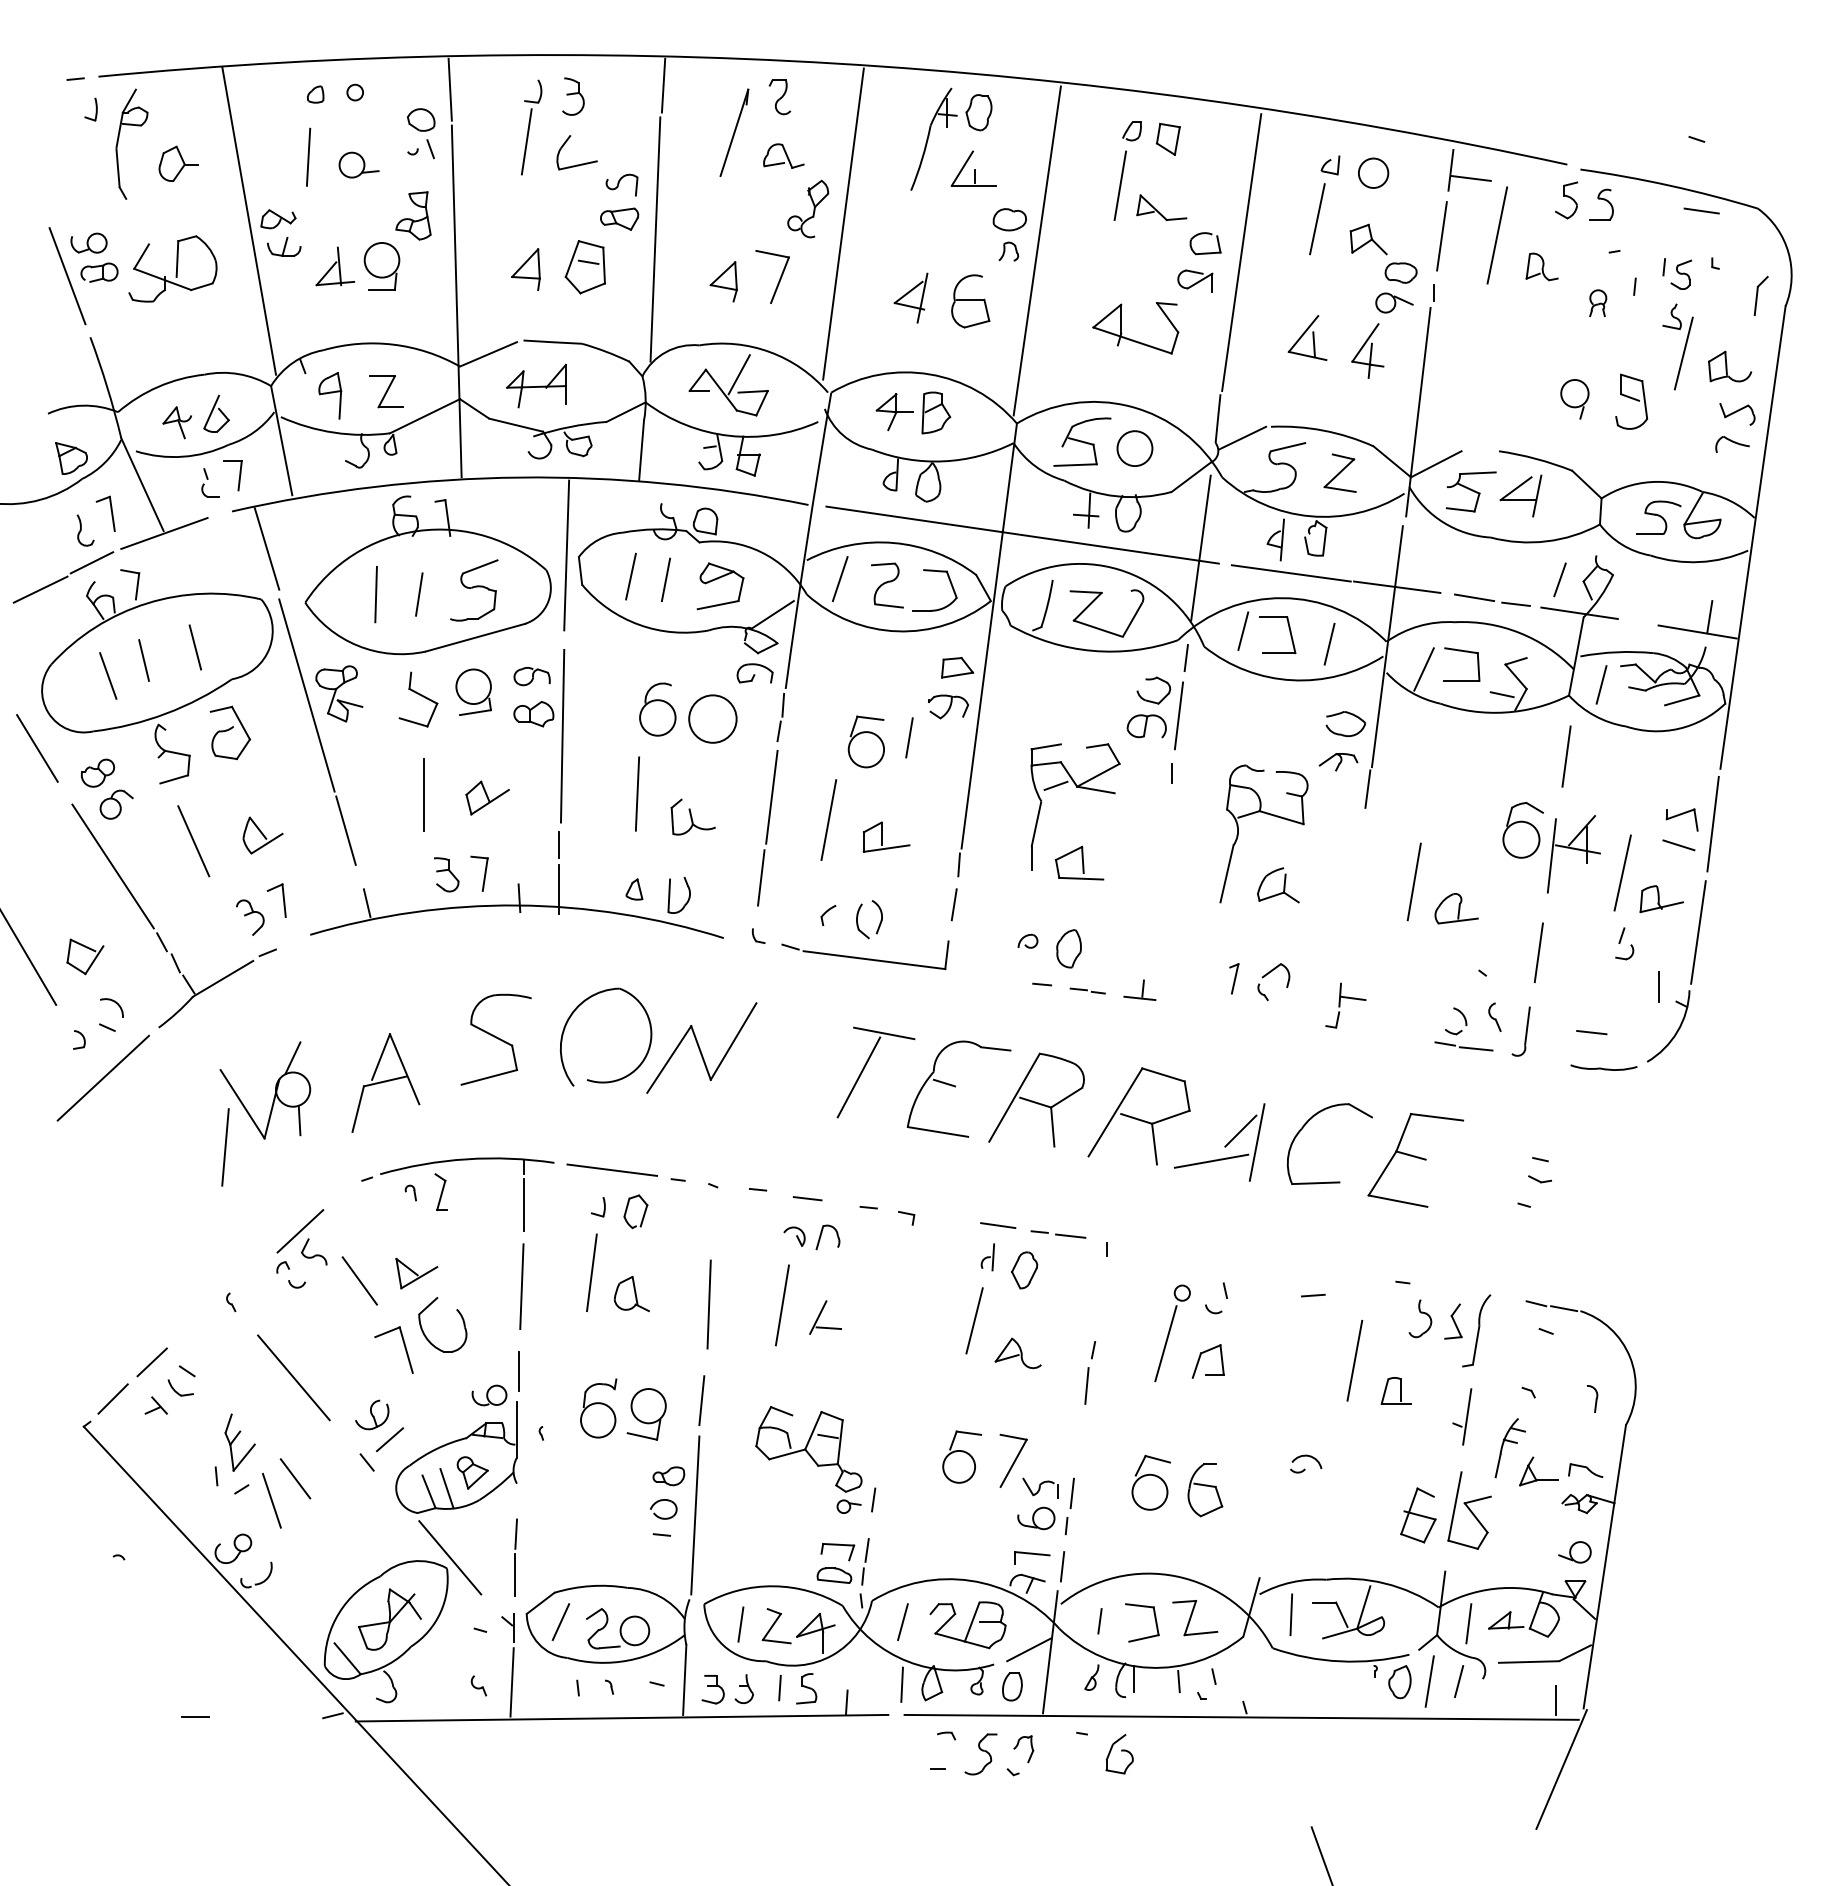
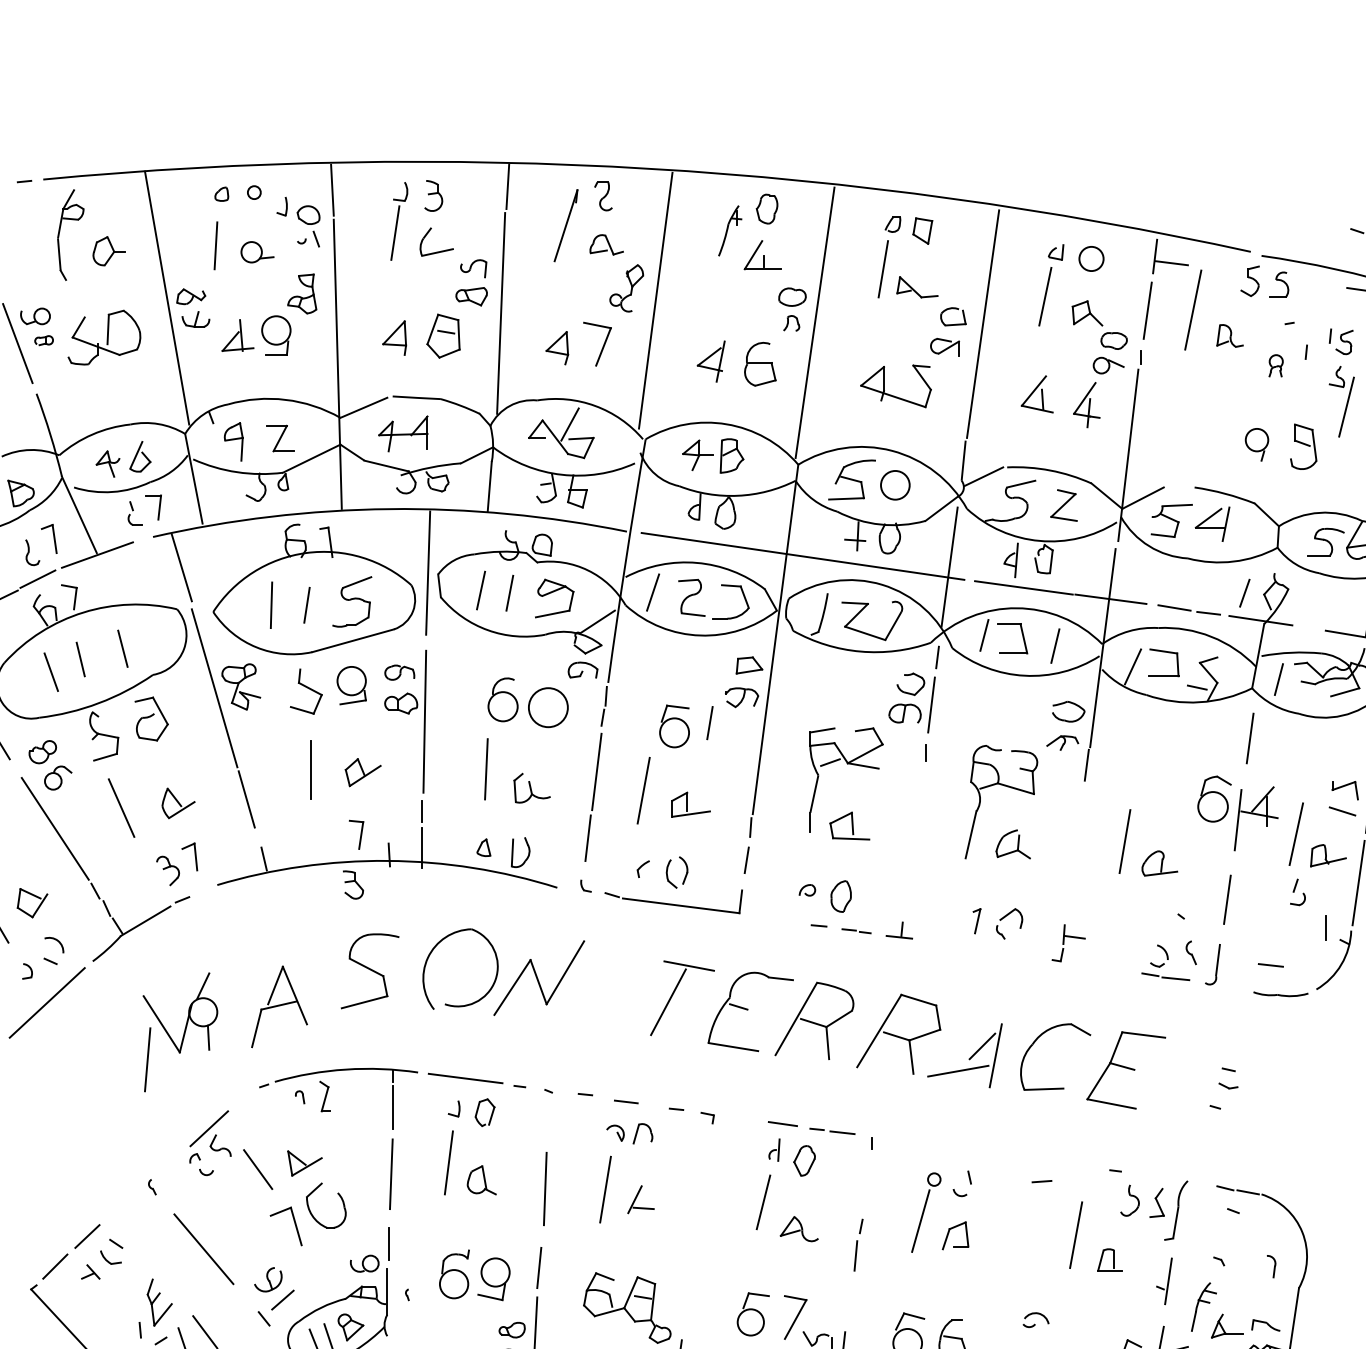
part: (90, 109) -> (281, 206), moved
part: (933, 138) -> (729, 230), size x0.6
part: (99, 272) -> (44, 340), size x0.6
part: (446, 874) -> (353, 884), moved

